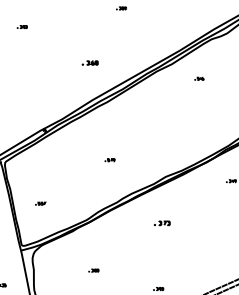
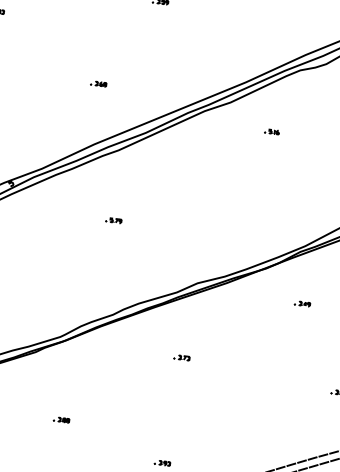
part: (89, 63) -> (97, 84), size x0.62
part: (109, 160) -> (112, 220), moved
part: (161, 223) -> (180, 357), size x0.62

